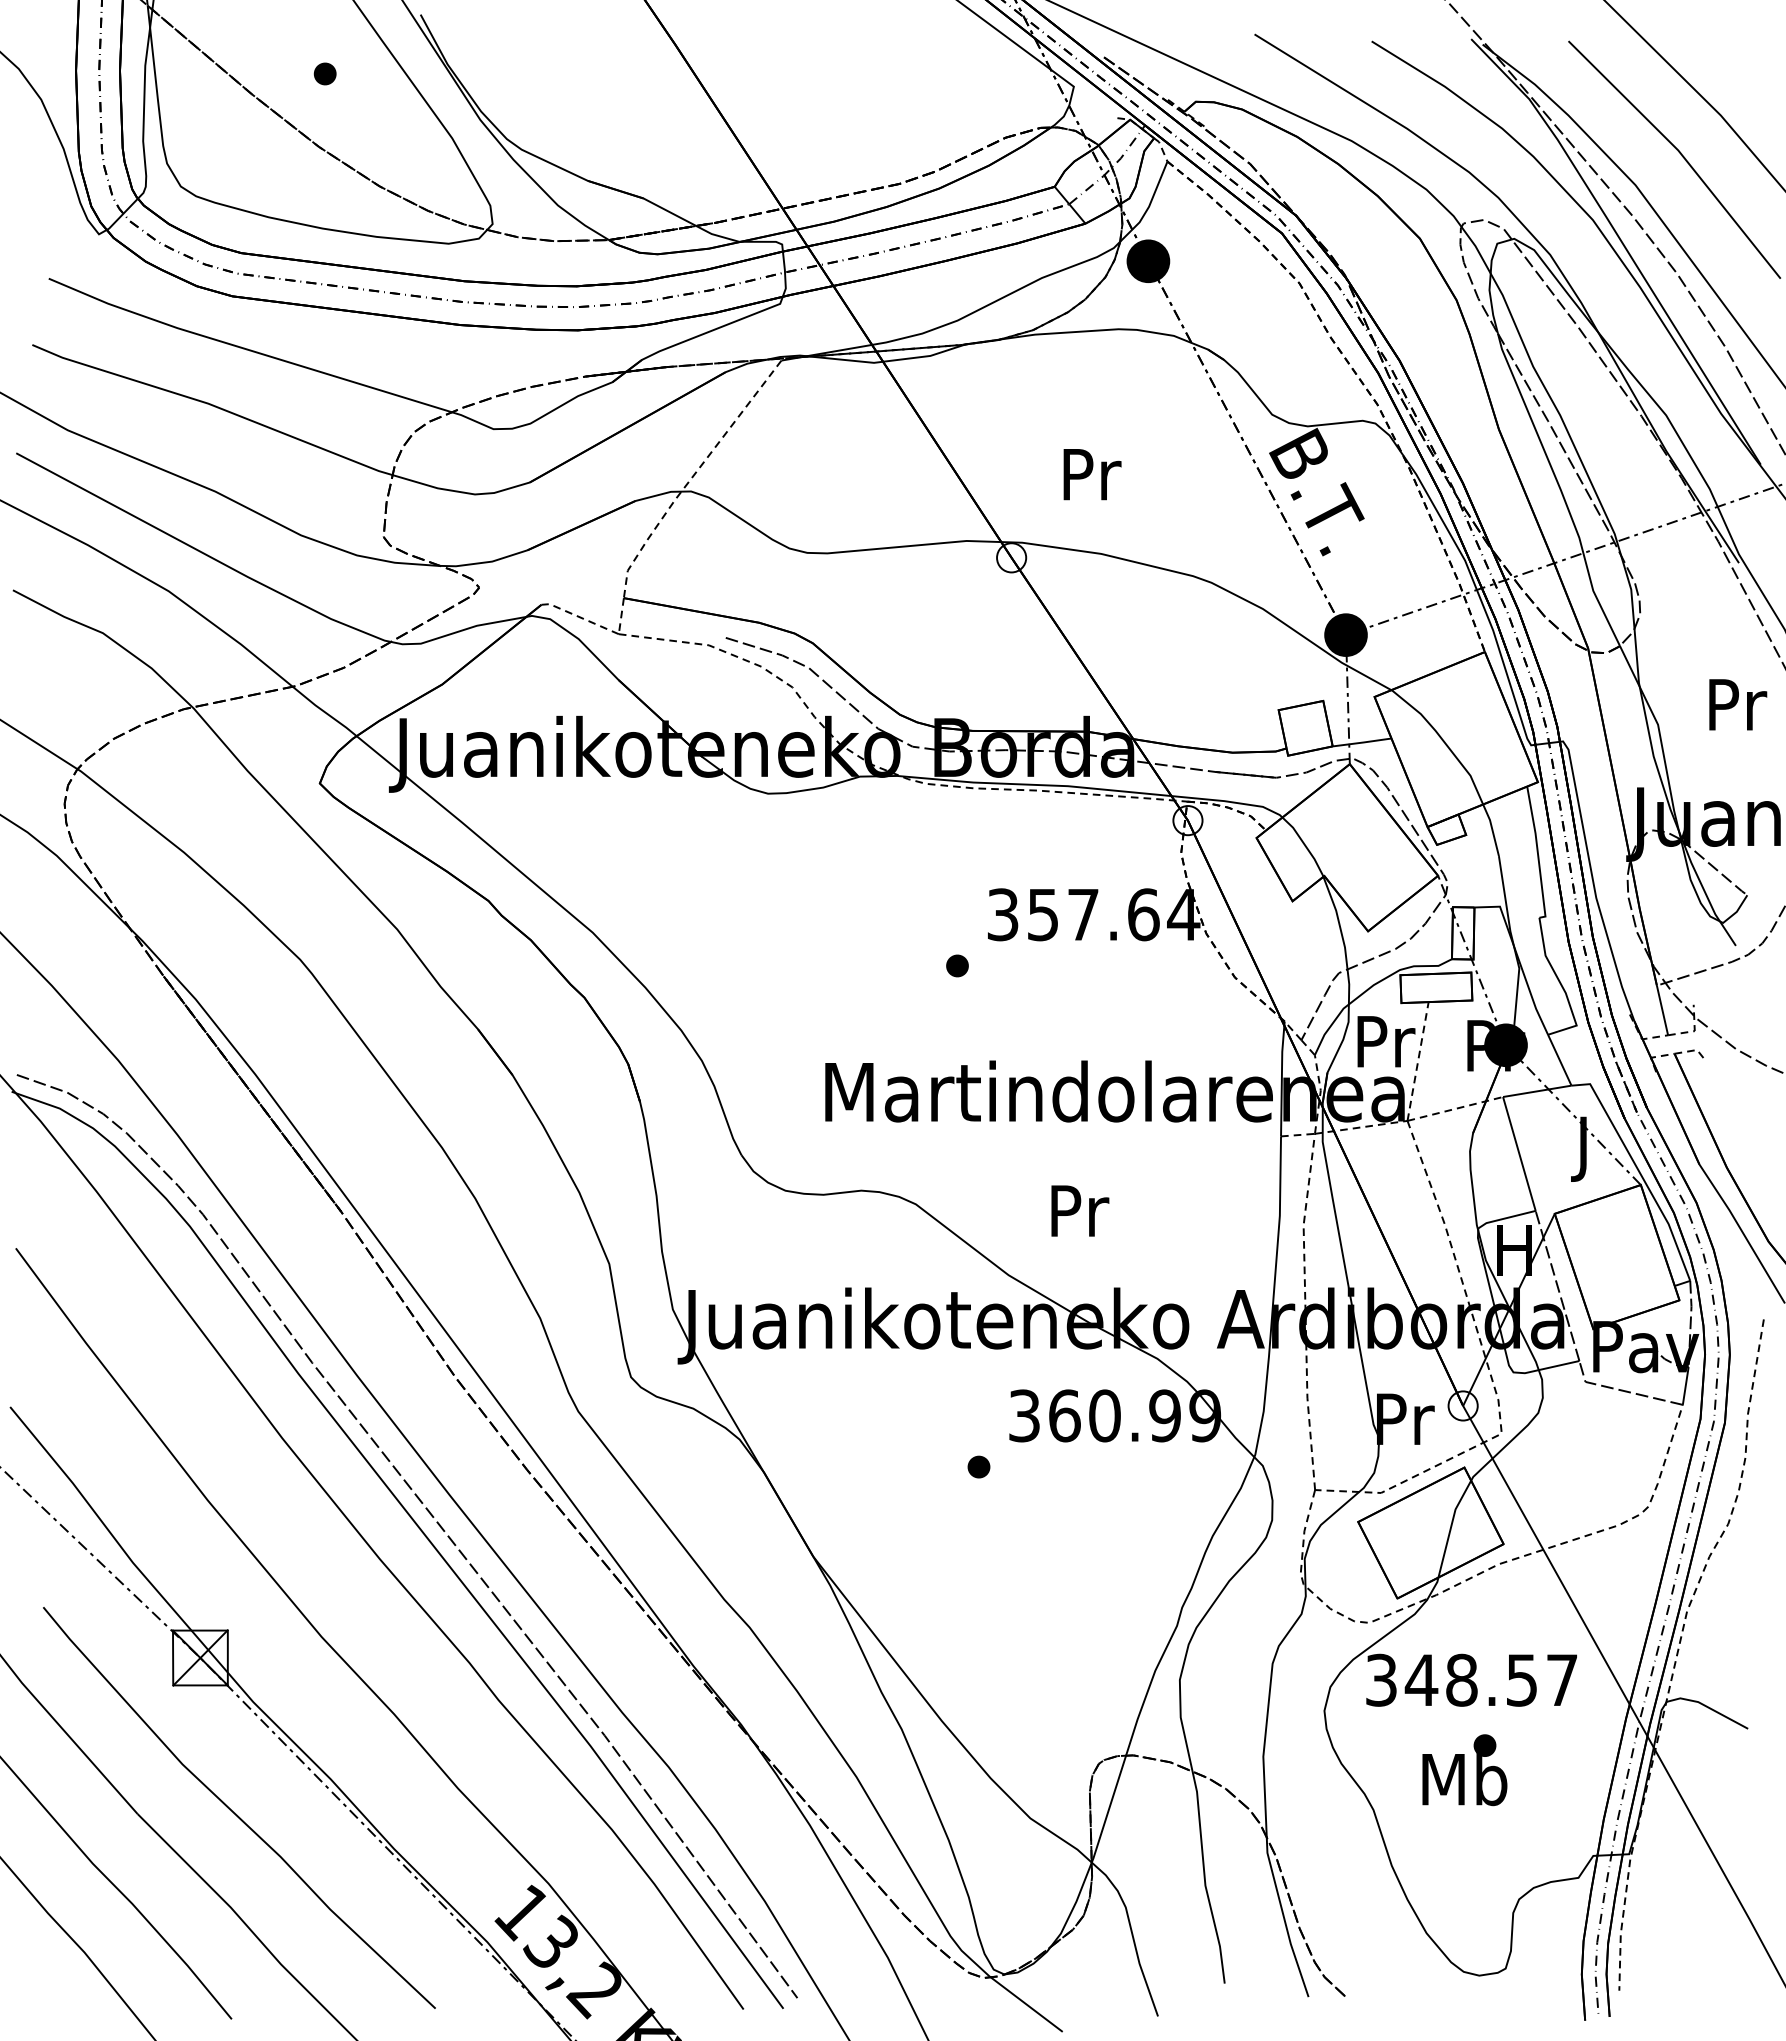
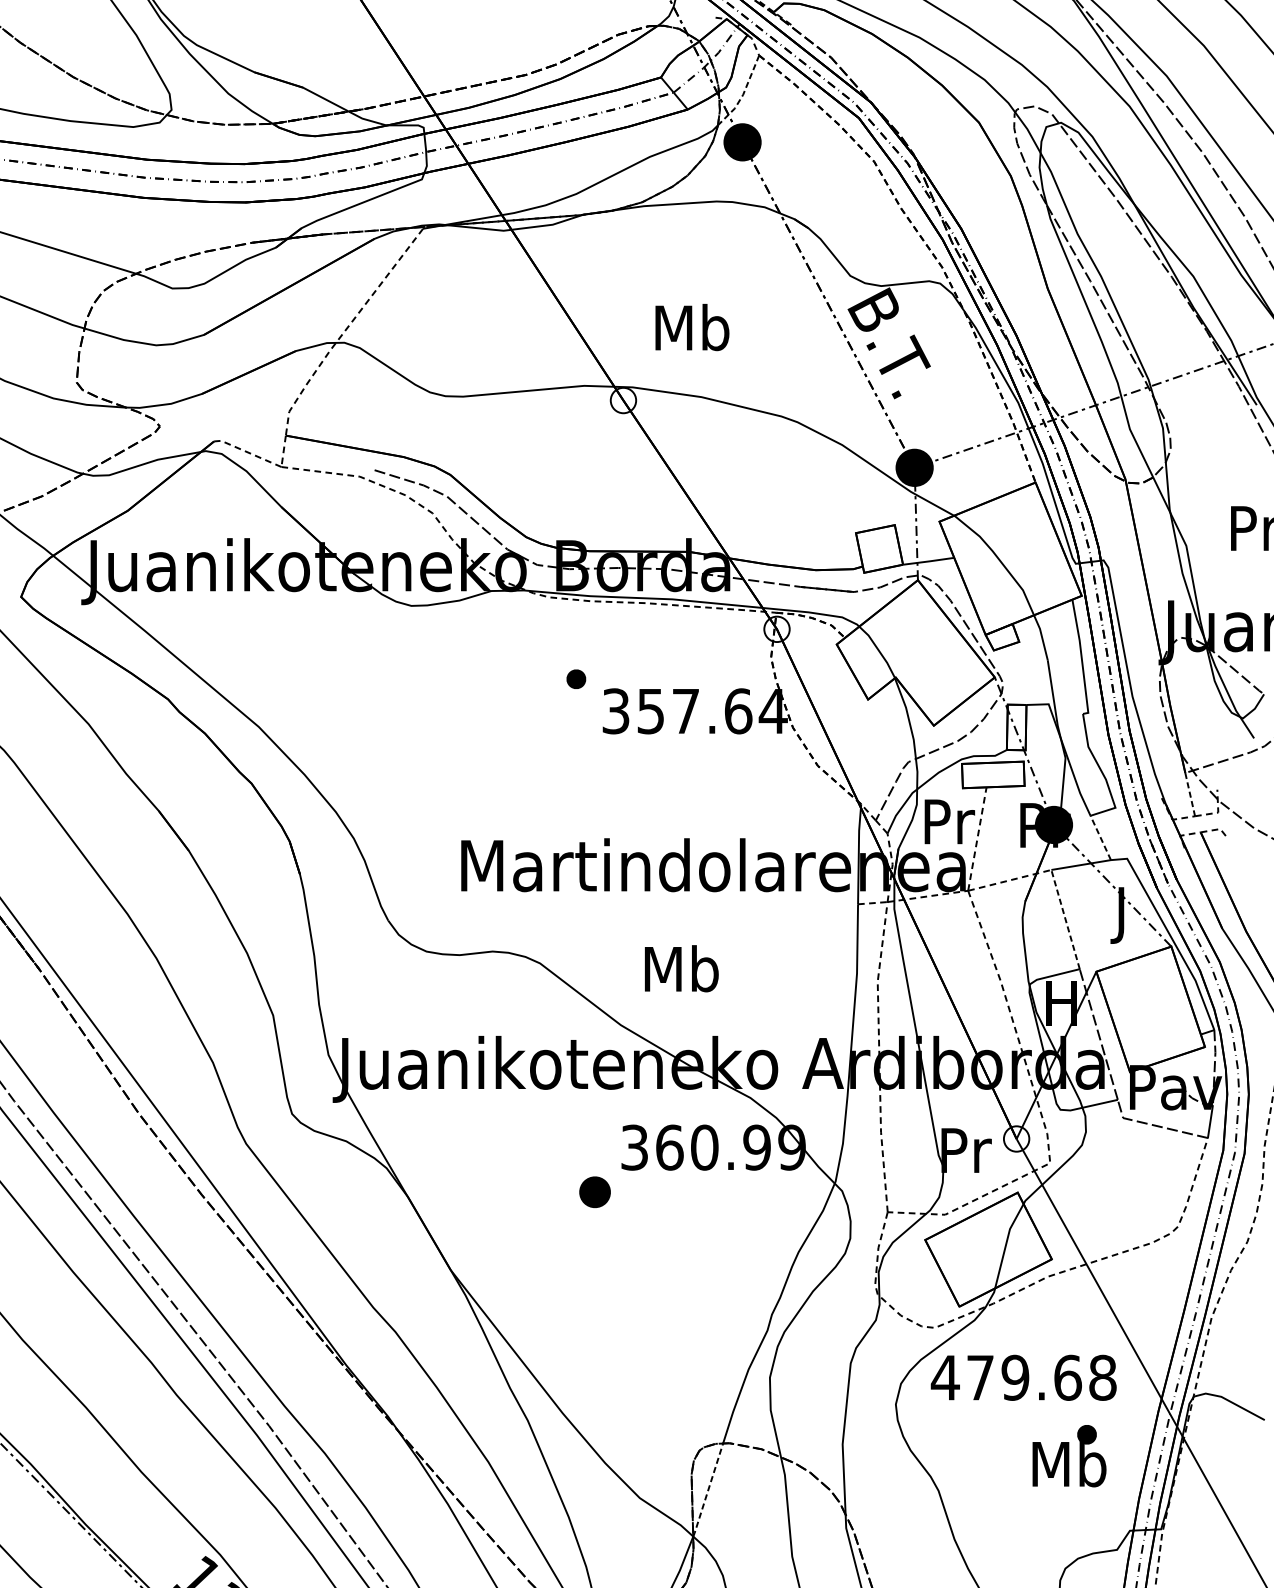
line: (1149, 206) -> (743, 94), solid -> dashed
text: (1090, 473) -> (692, 327), Pr -> Mb
part: (957, 965) -> (576, 678), moved
line: (1662, 1010) -> (1190, 794), solid -> dashed
line: (1559, 1059) -> (1100, 837), solid -> dashed
line: (1519, 1153) -> (1065, 919), solid -> dashed
text: (1078, 1210) -> (681, 968), Pr -> Mb
part: (978, 1466) -> (594, 1191), size x1.6
text: (1471, 1679) -> (1023, 1377), 348.57 -> 479.68
text: (1464, 1770) -> (1069, 1456), moved
line: (1108, 1809) -> (707, 1490), solid -> dashed

